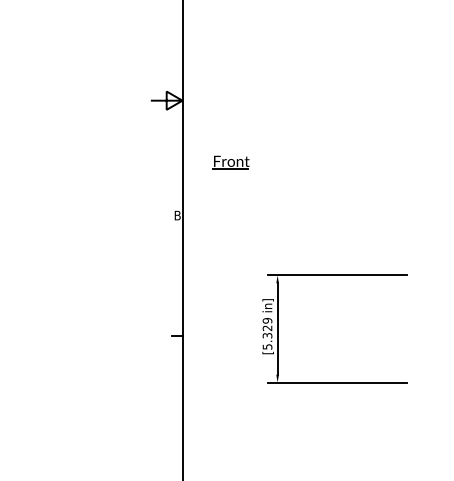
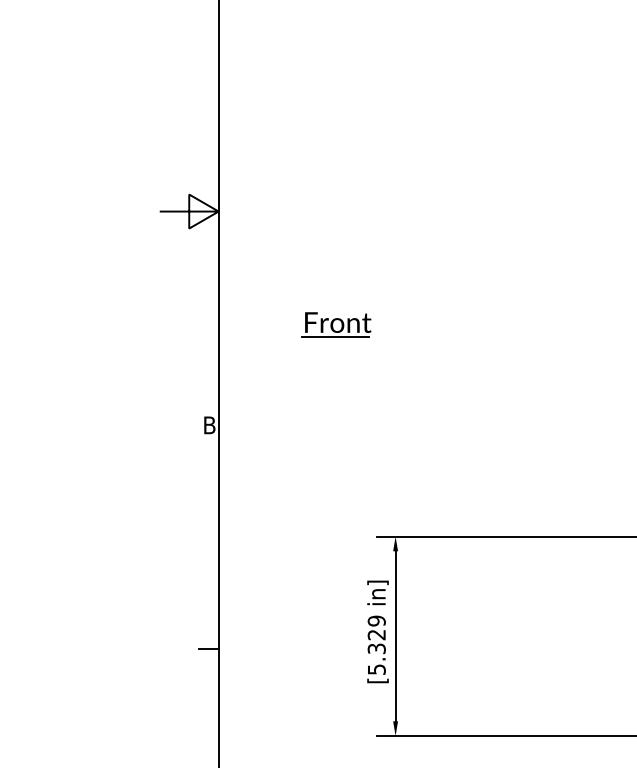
part: (230, 162) -> (335, 324), moved

